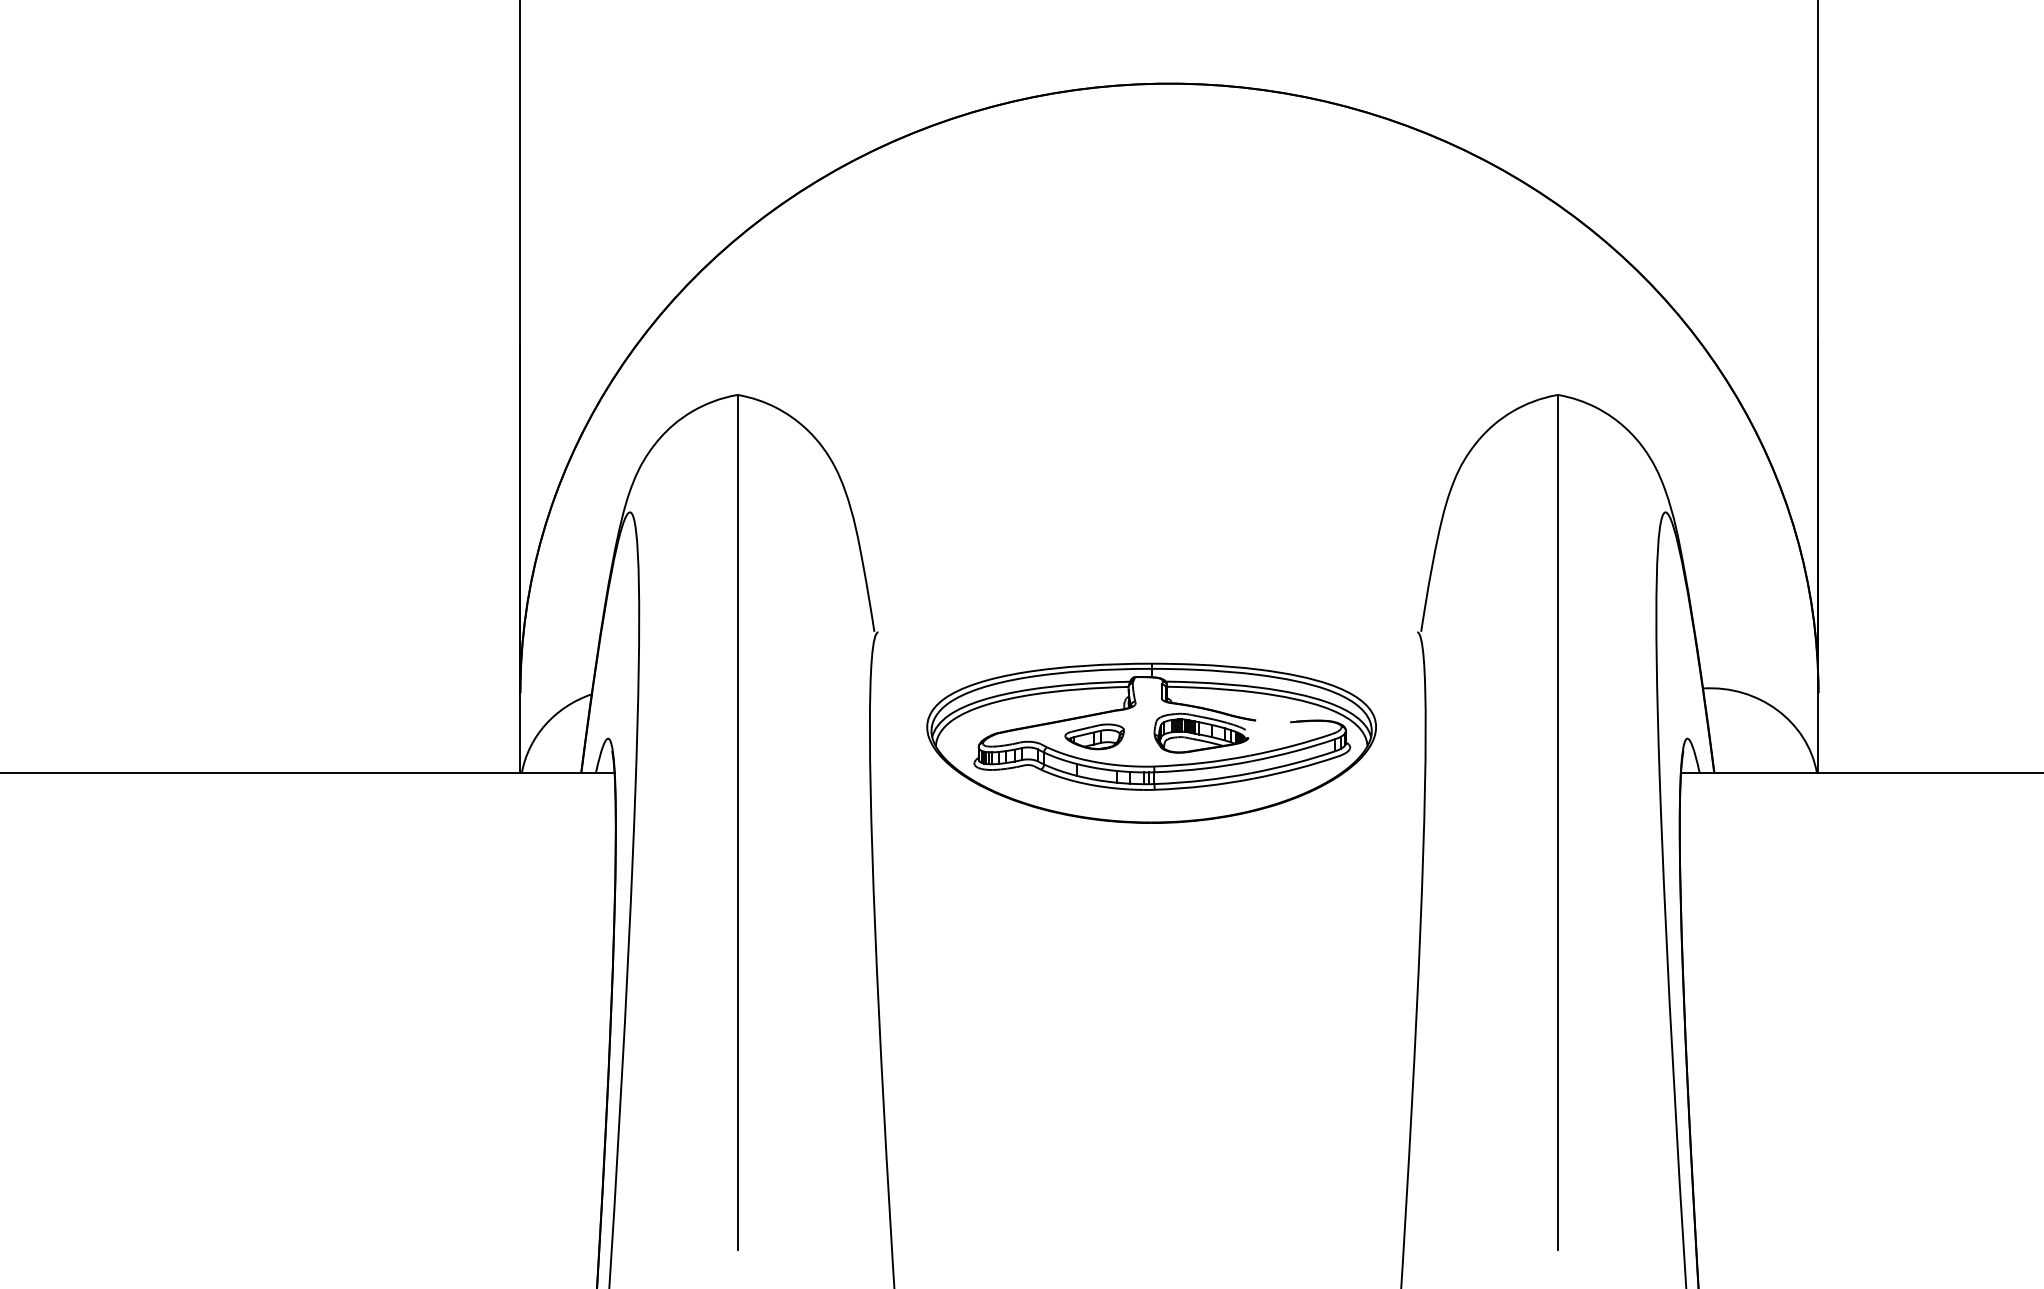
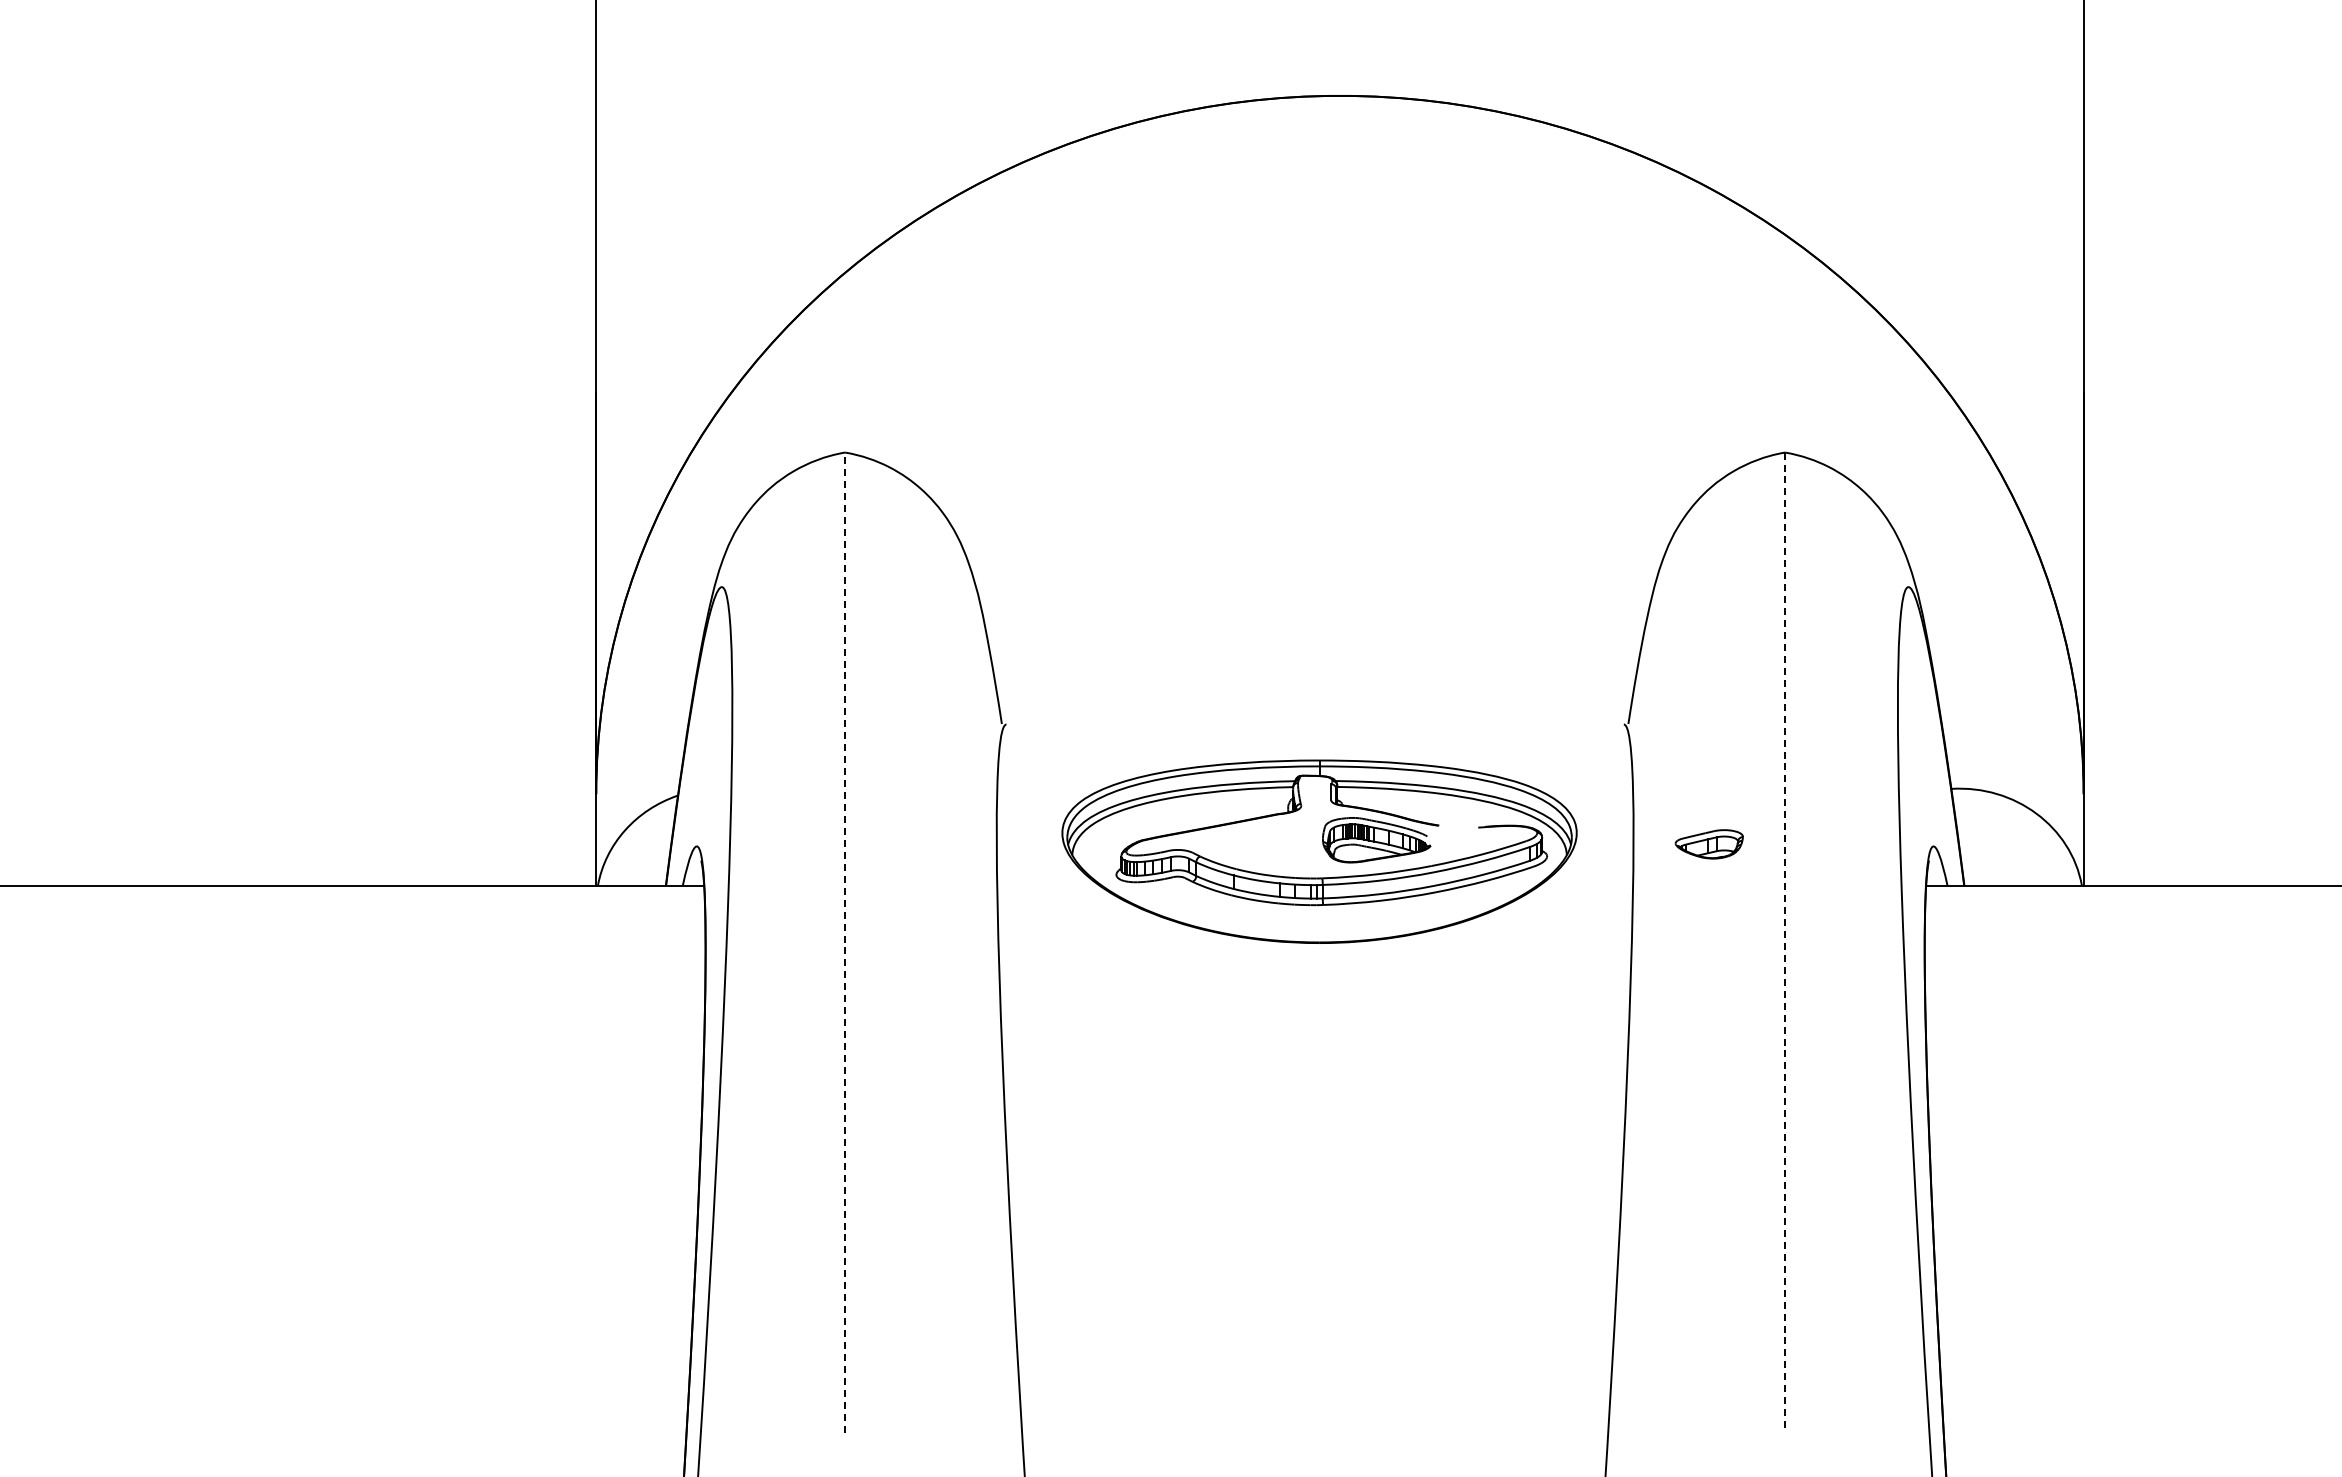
part: (1093, 737) -> (1708, 844), moved
line: (737, 822) -> (845, 942), solid -> dashed
line: (1558, 823) -> (1785, 943), solid -> dashed

